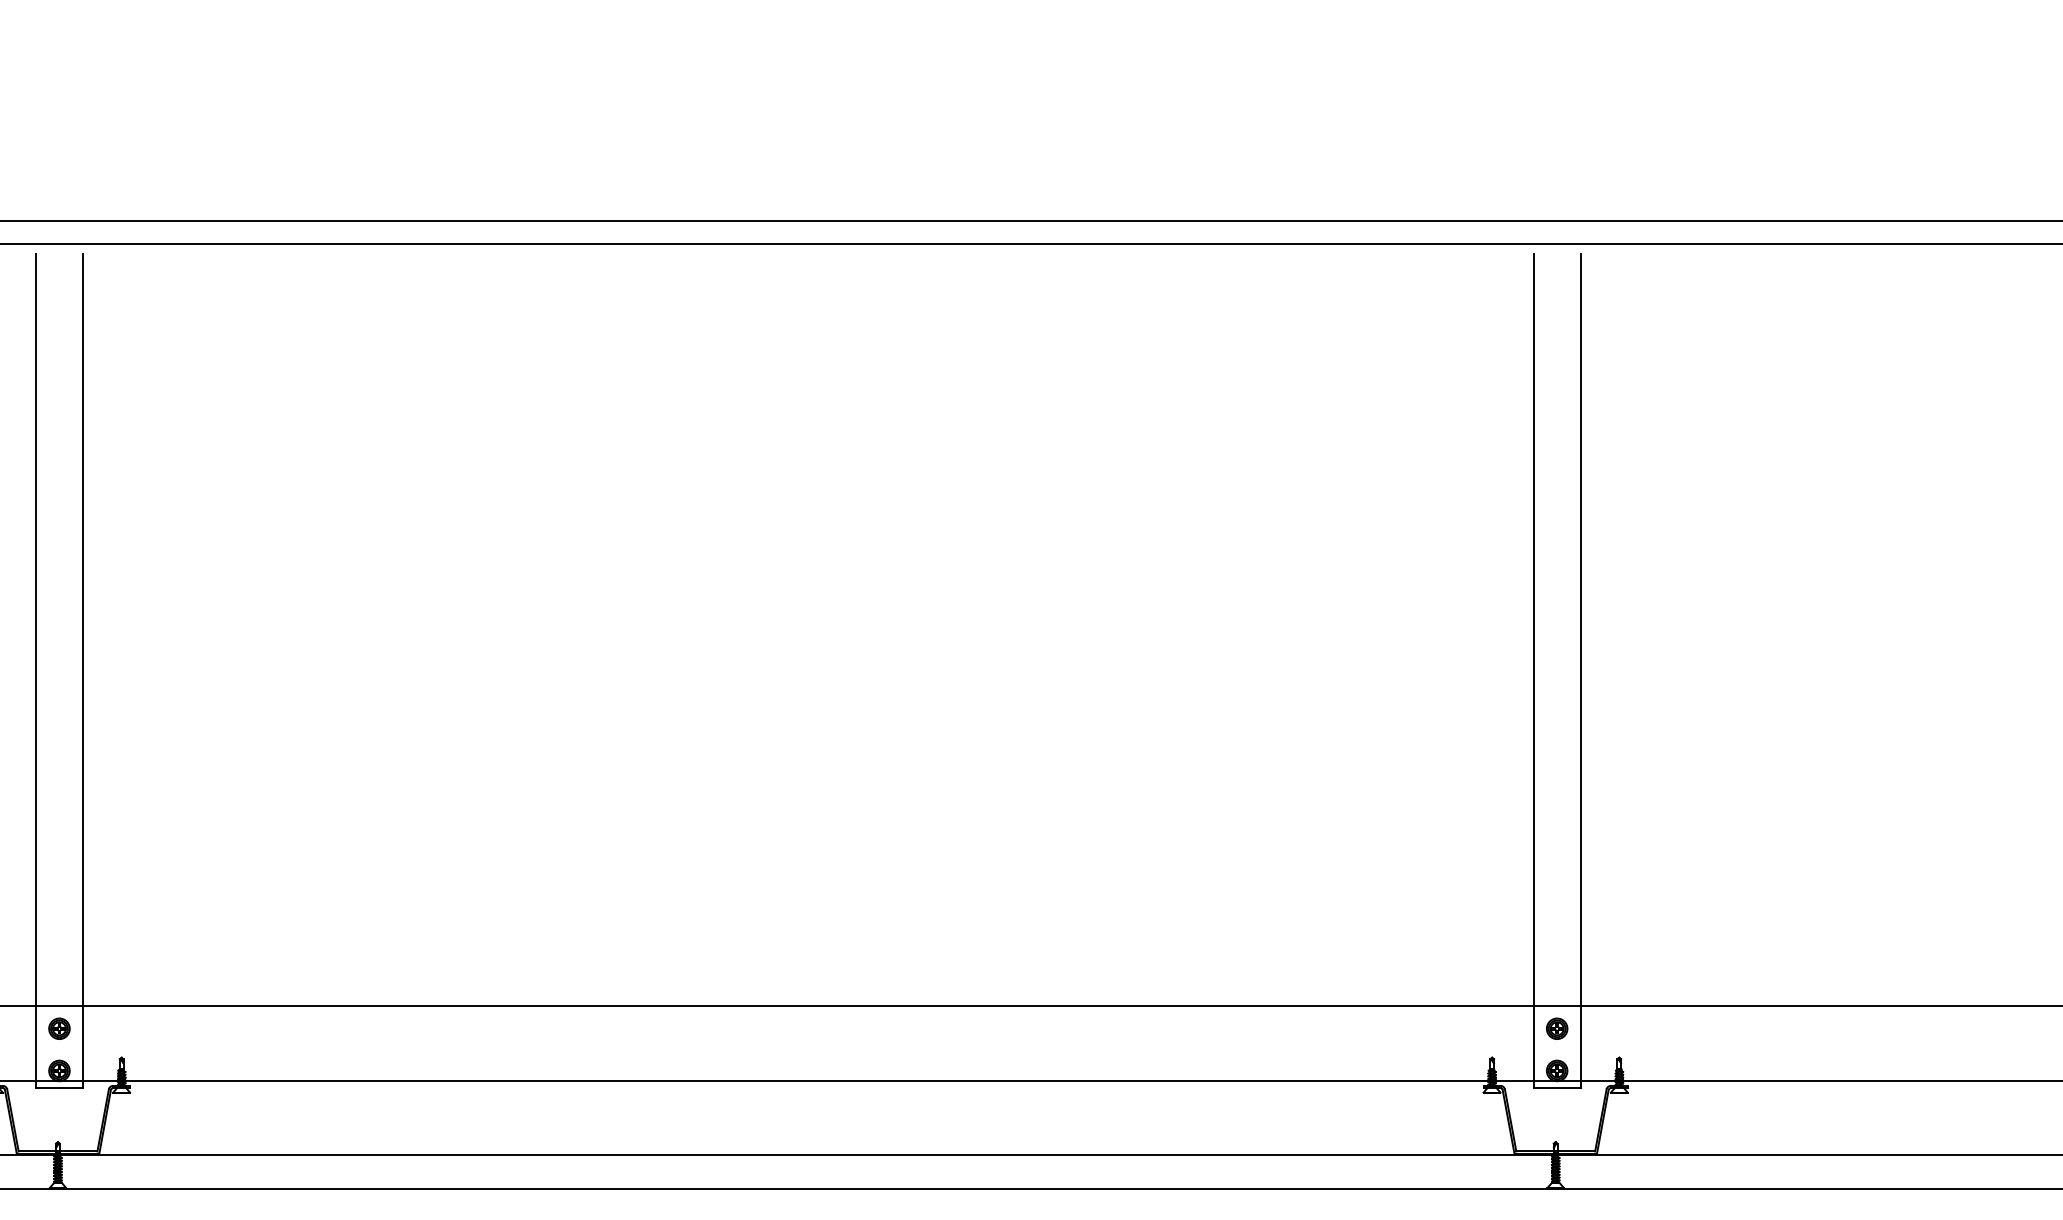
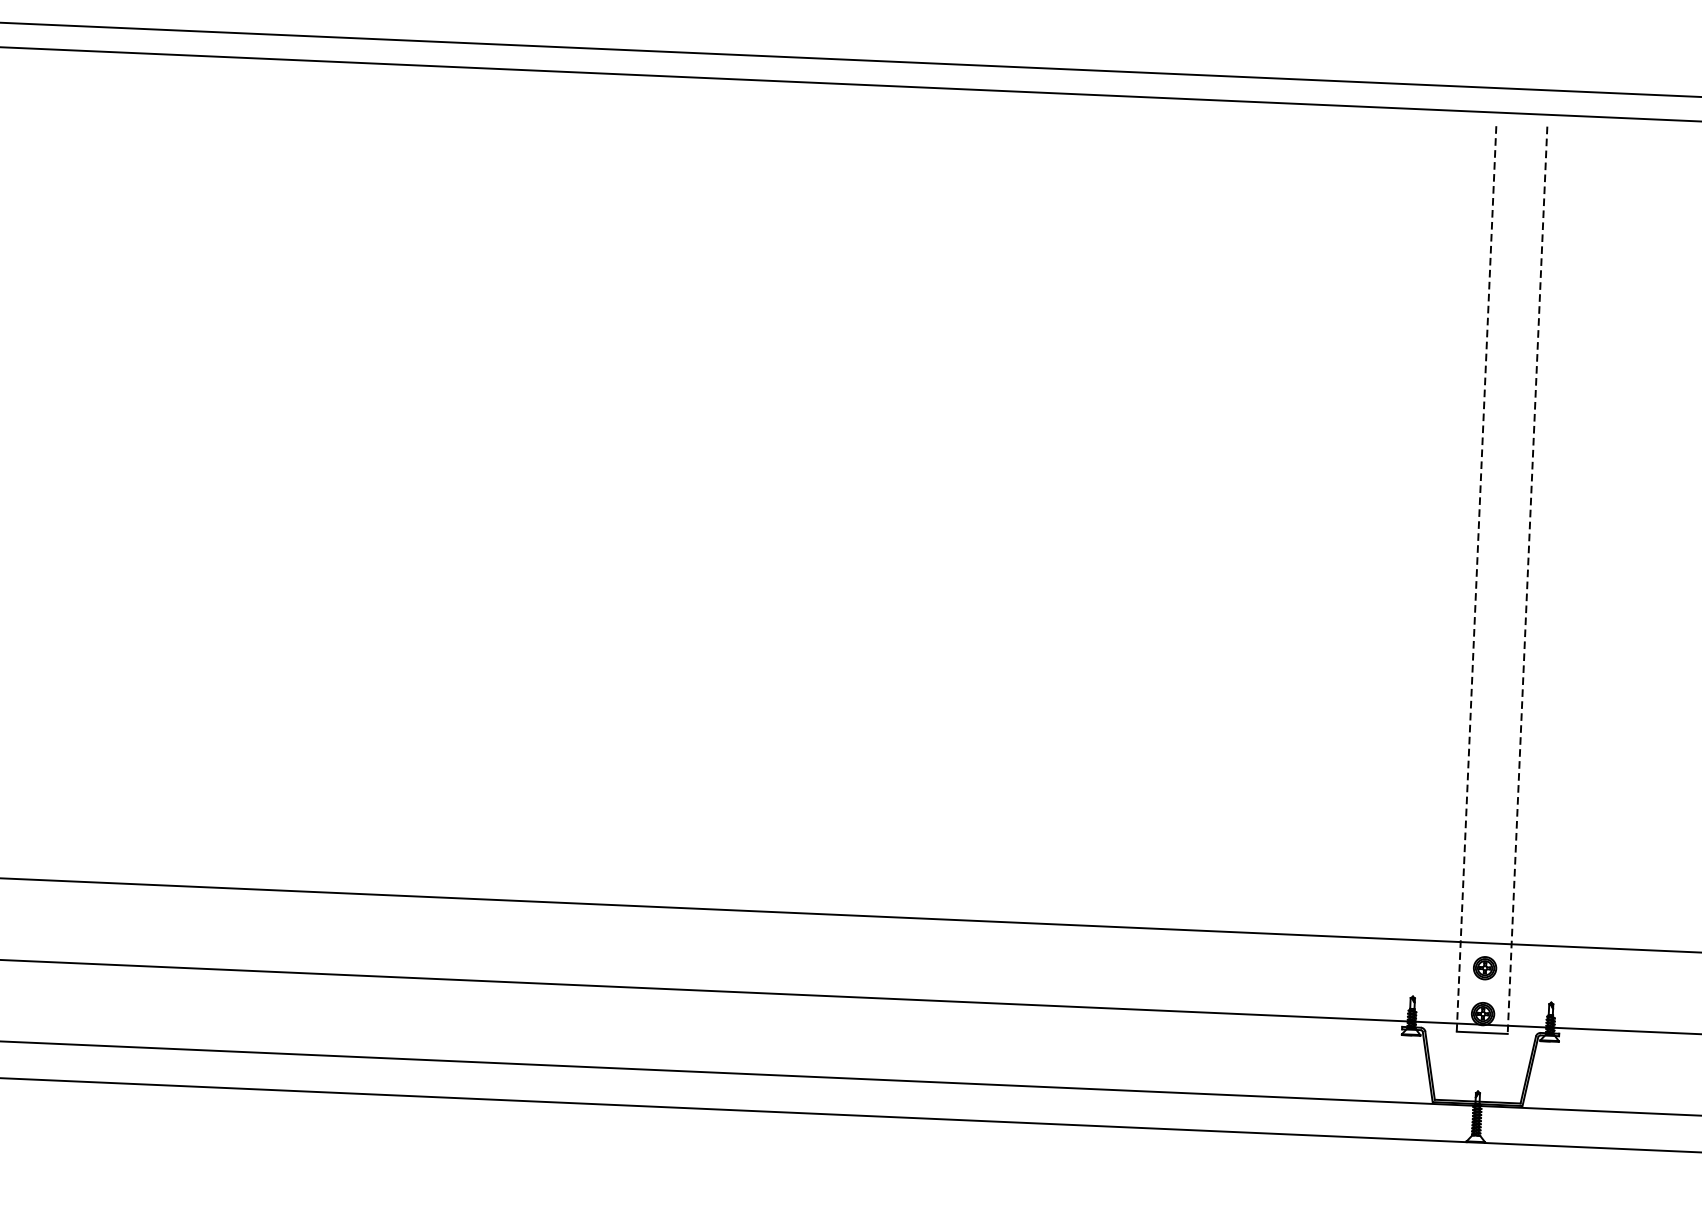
line: (1533, 671) -> (1476, 578), solid -> dashed
line: (1580, 671) -> (1527, 580), solid -> dashed

